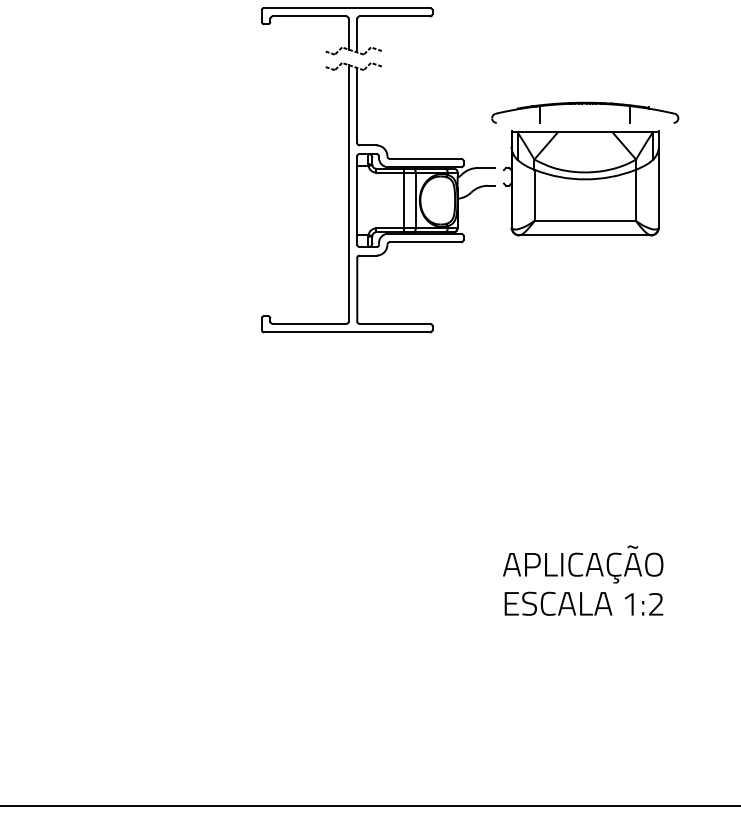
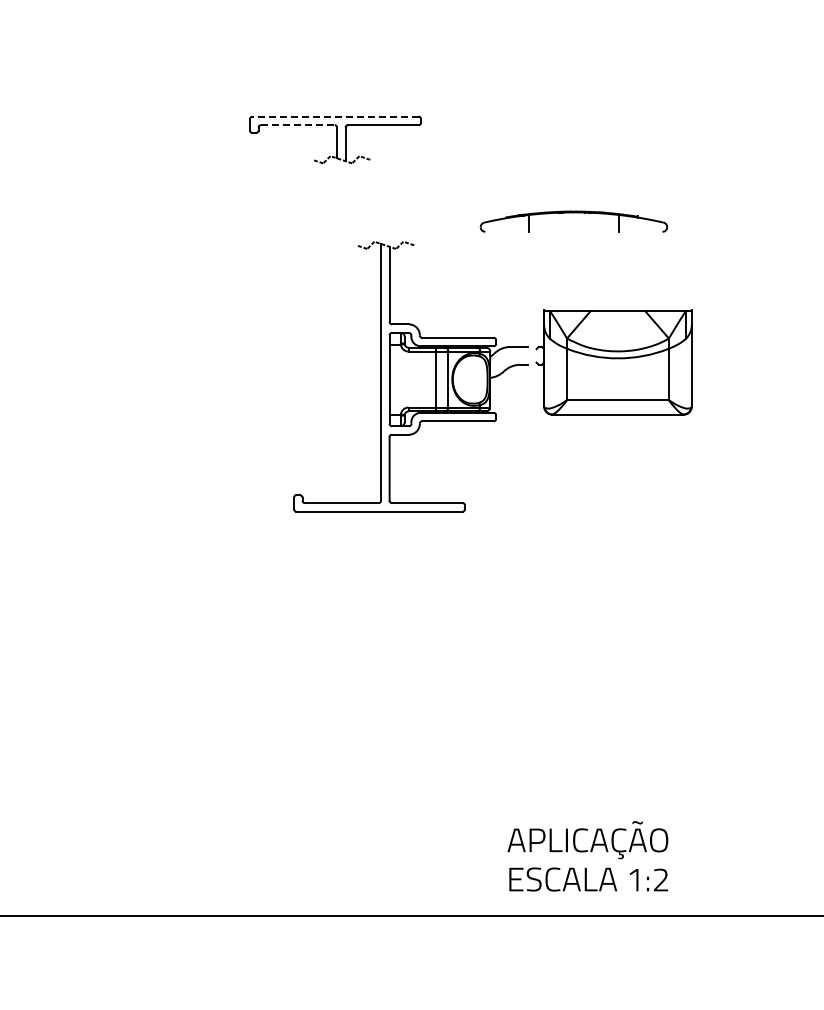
line: (347, 7) -> (335, 116), solid -> dashed
line: (309, 16) -> (297, 125), solid -> dashed
part: (459, 197) -> (492, 376), moved
text: (582, 580) -> (587, 856), moved

